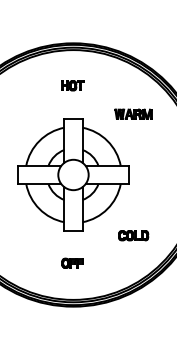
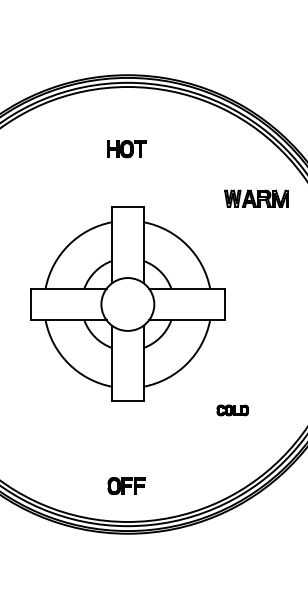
part: (133, 113) -> (256, 197), moved
part: (133, 235) -> (232, 409), size x0.6
part: (72, 262) -> (126, 484), moved

